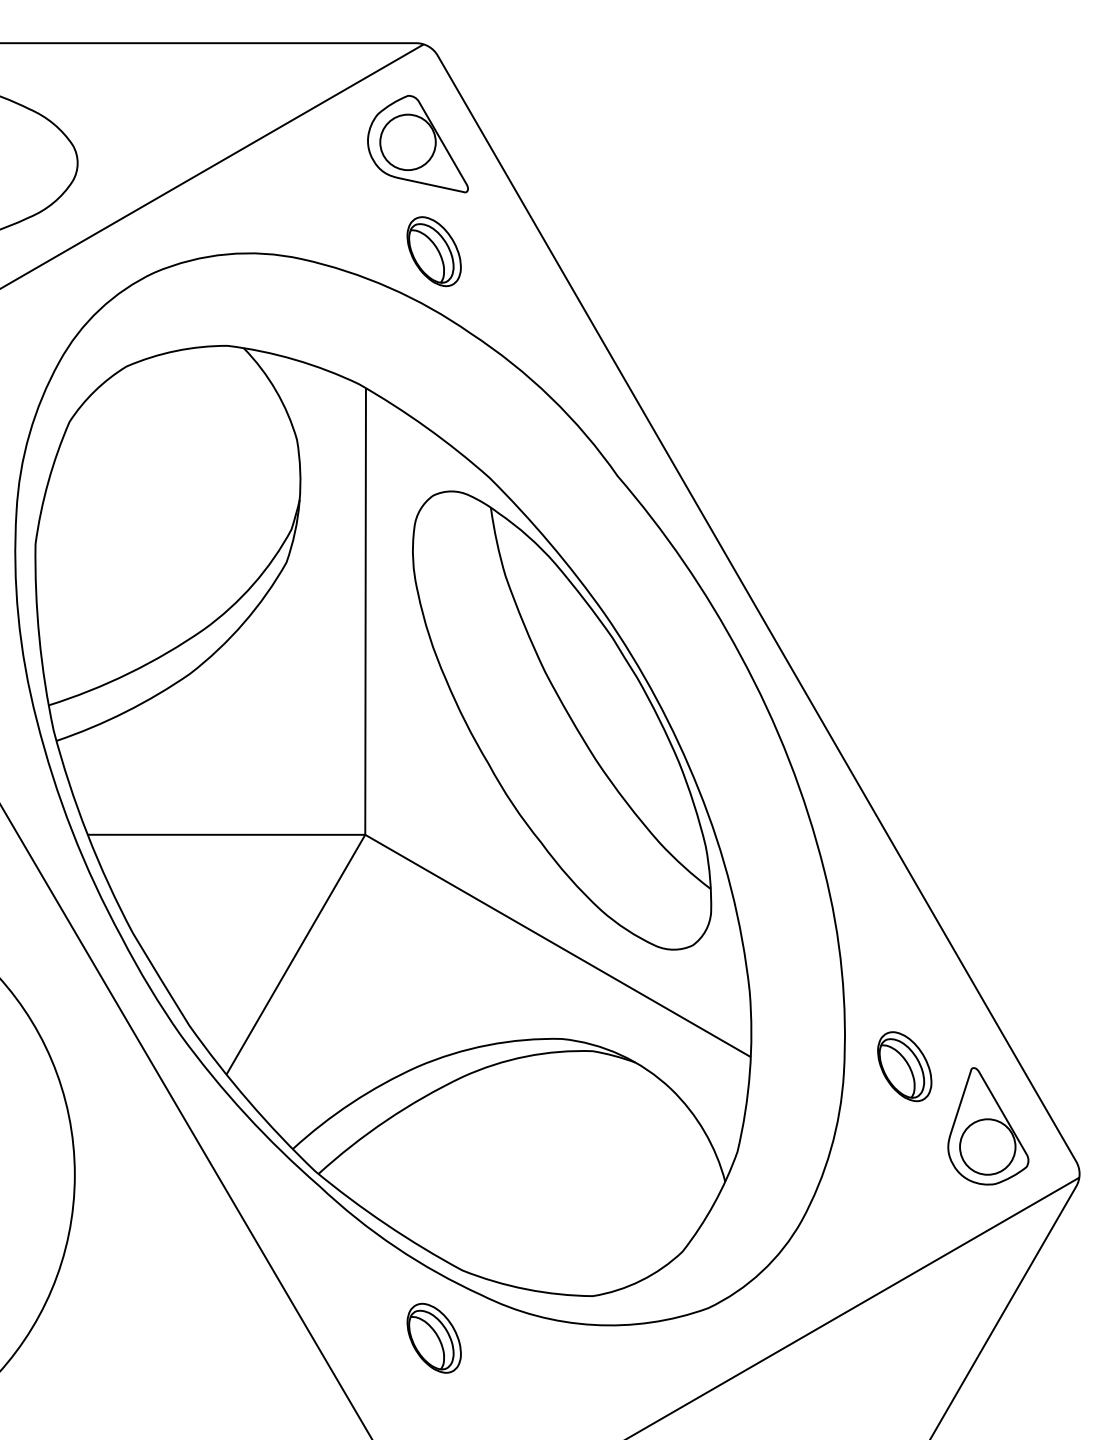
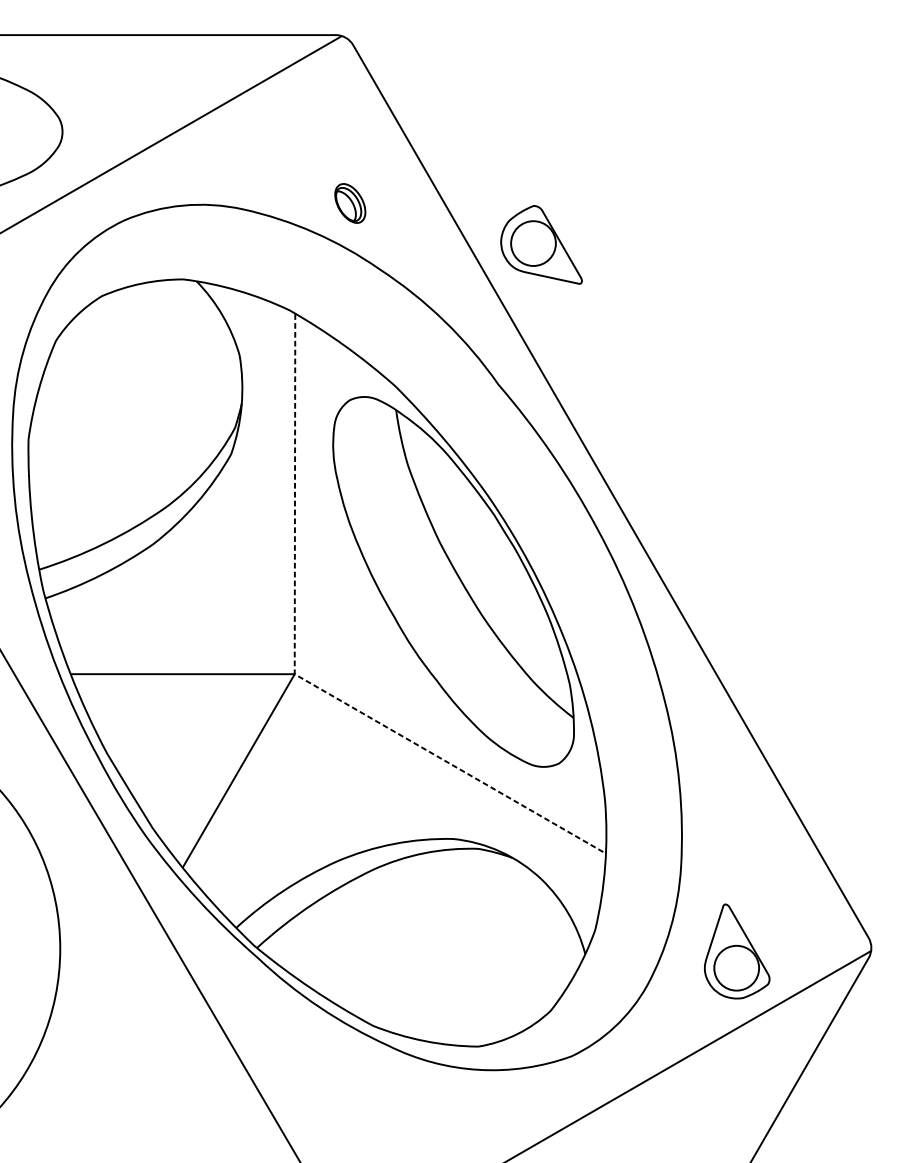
part: (417, 144) -> (541, 245), moved
part: (433, 251) -> (349, 203), size x0.7
line: (365, 834) -> (294, 673), solid -> dashed
part: (904, 1066) -> (730, 861), removed
part: (988, 1126) -> (737, 951), moved
part: (433, 1337) -> (349, 1080), removed

